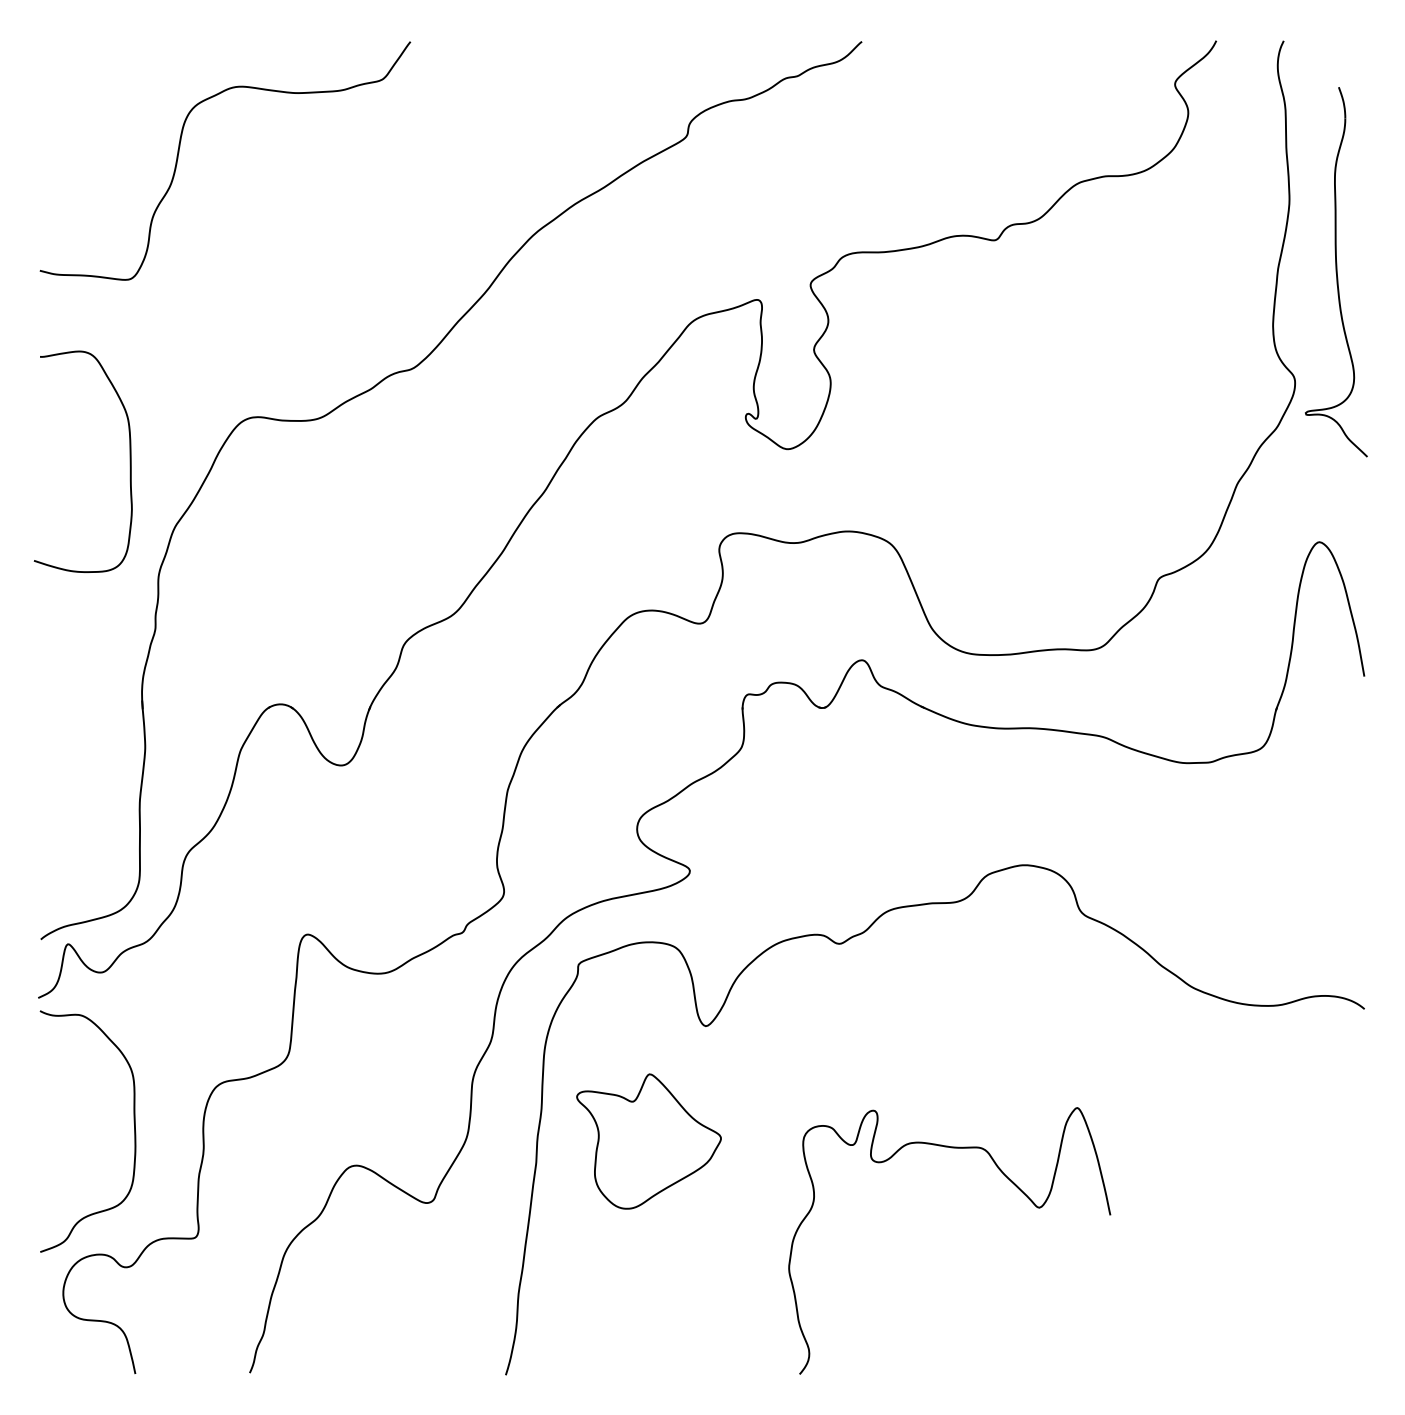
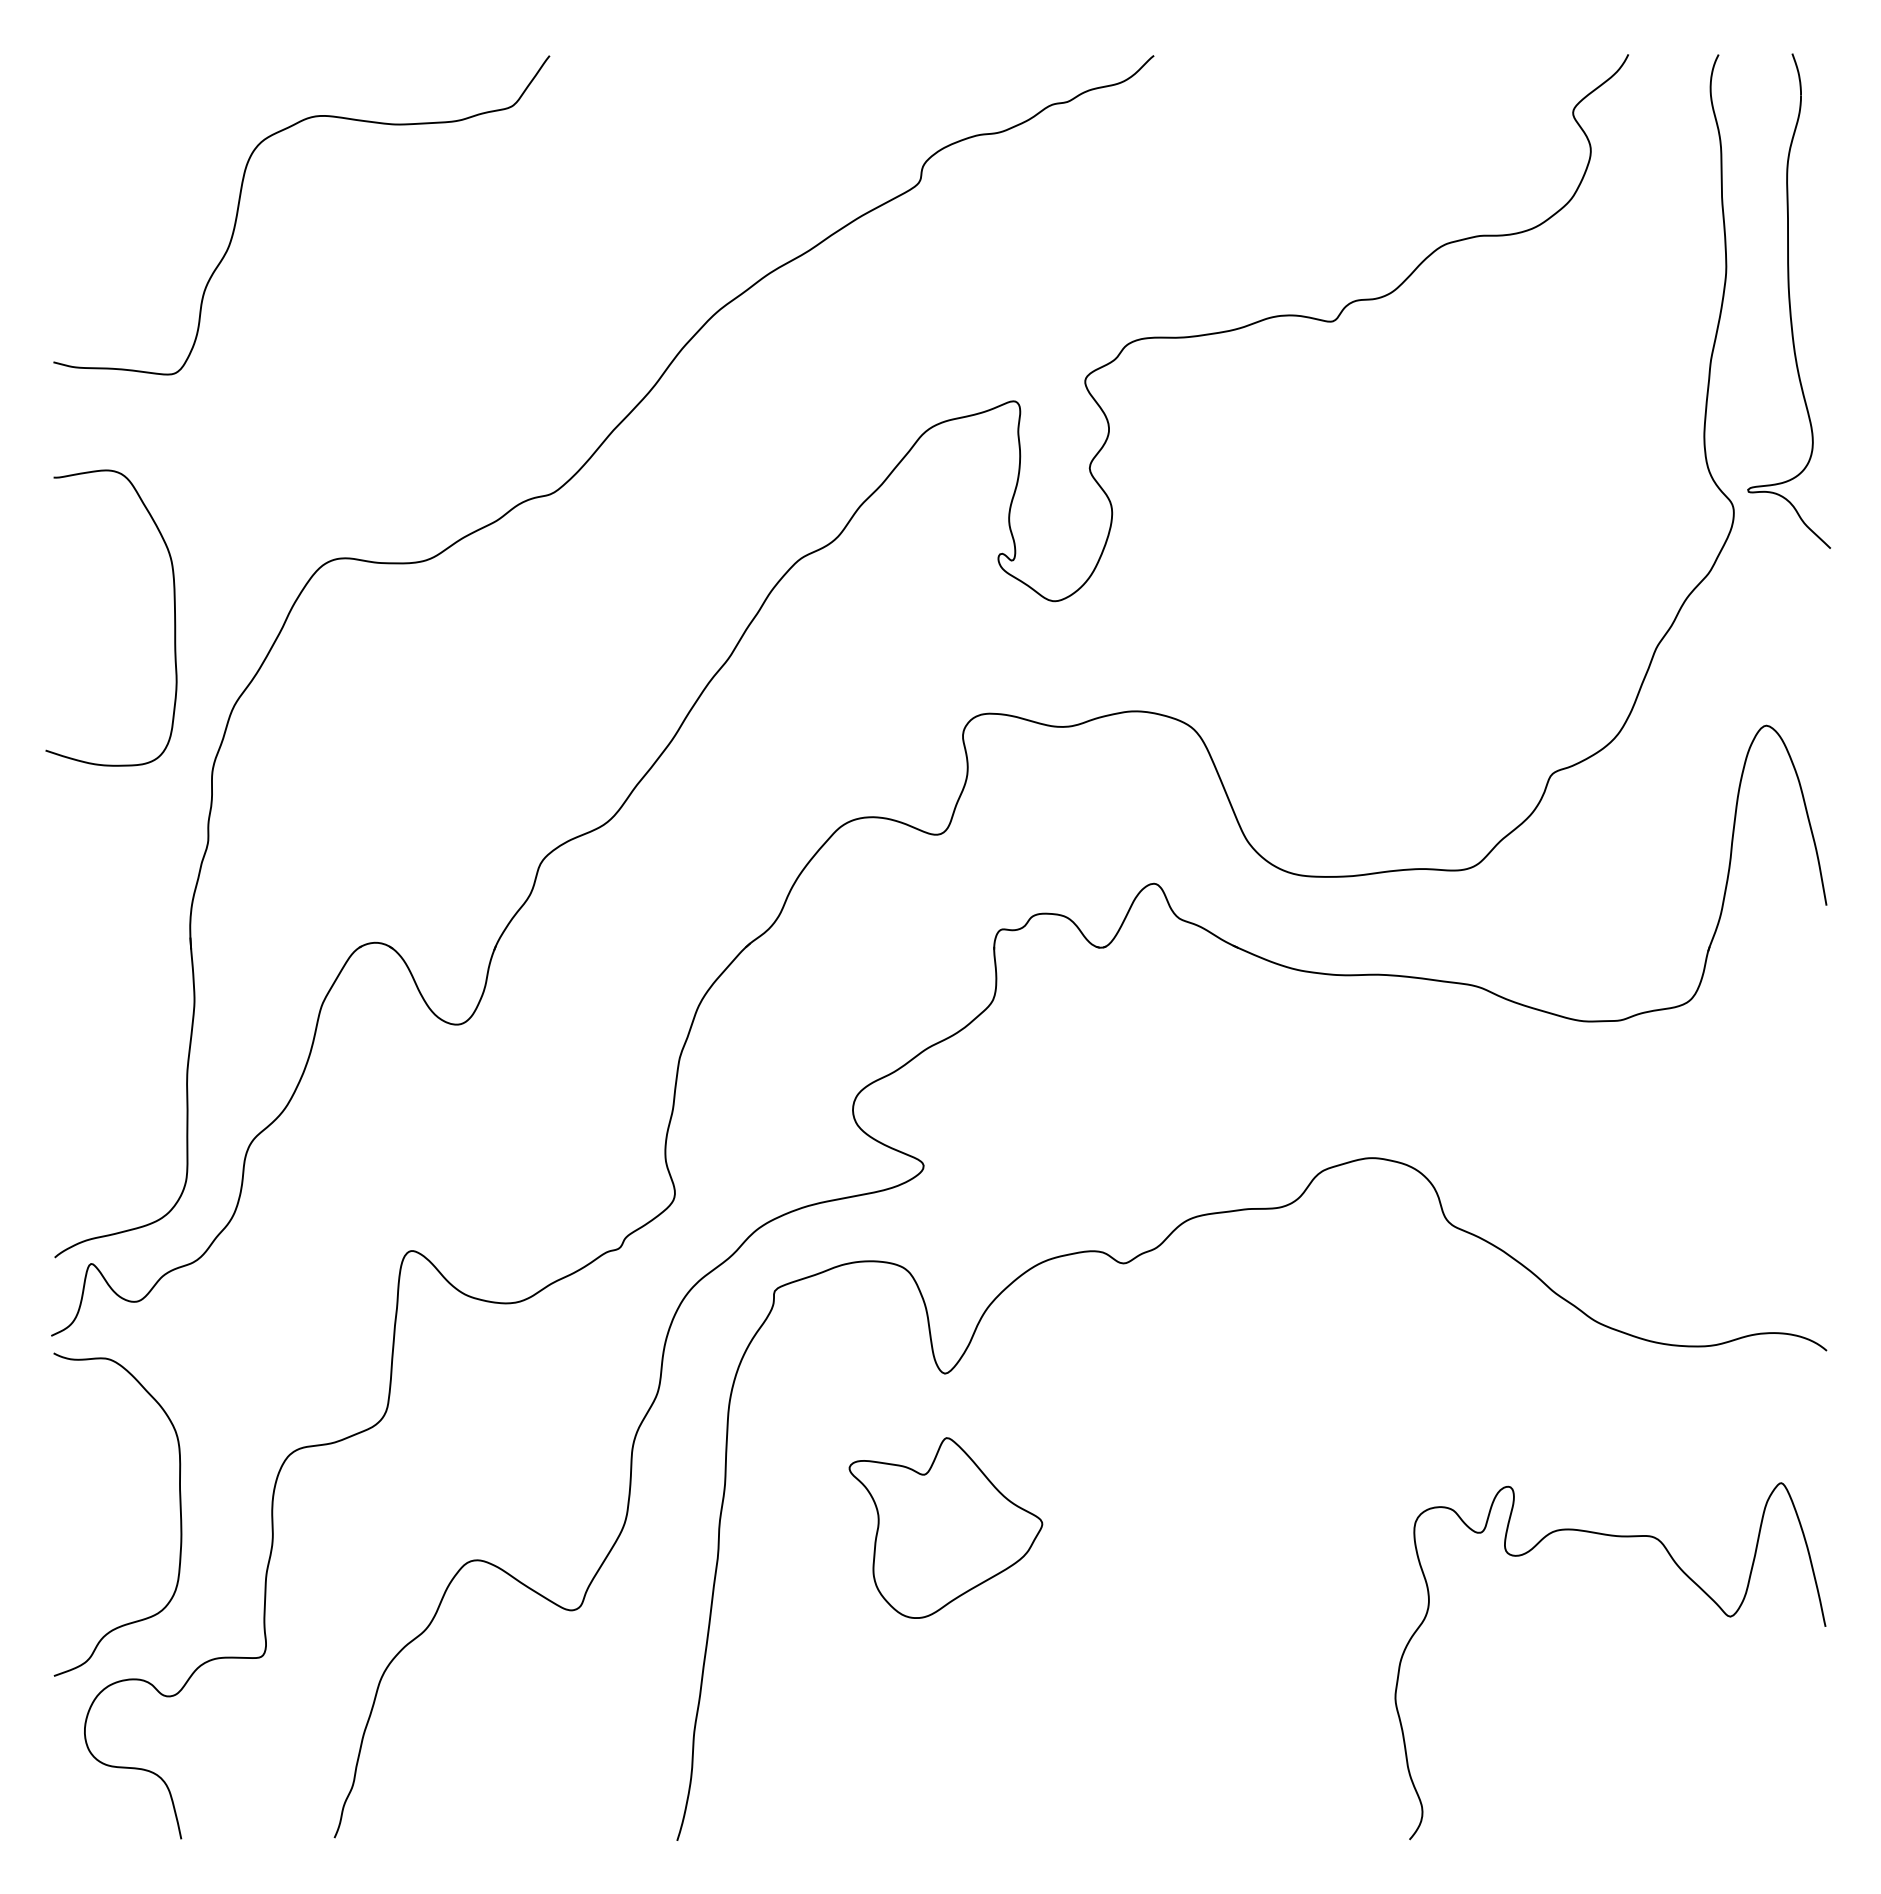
part: (1335, 271) -> (1788, 300), moved
part: (648, 1141) -> (945, 1527), moved
curve: (1009, 1180) -> (1690, 1580), moved

